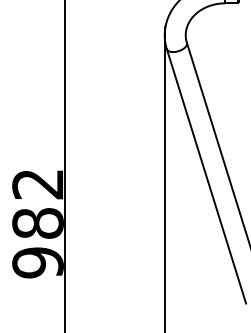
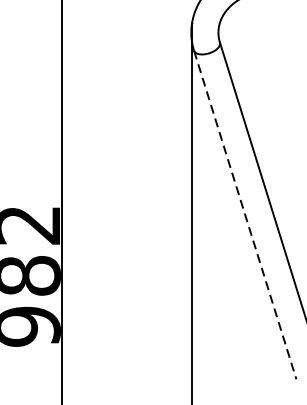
line: (206, 176) -> (245, 215), solid -> dashed

